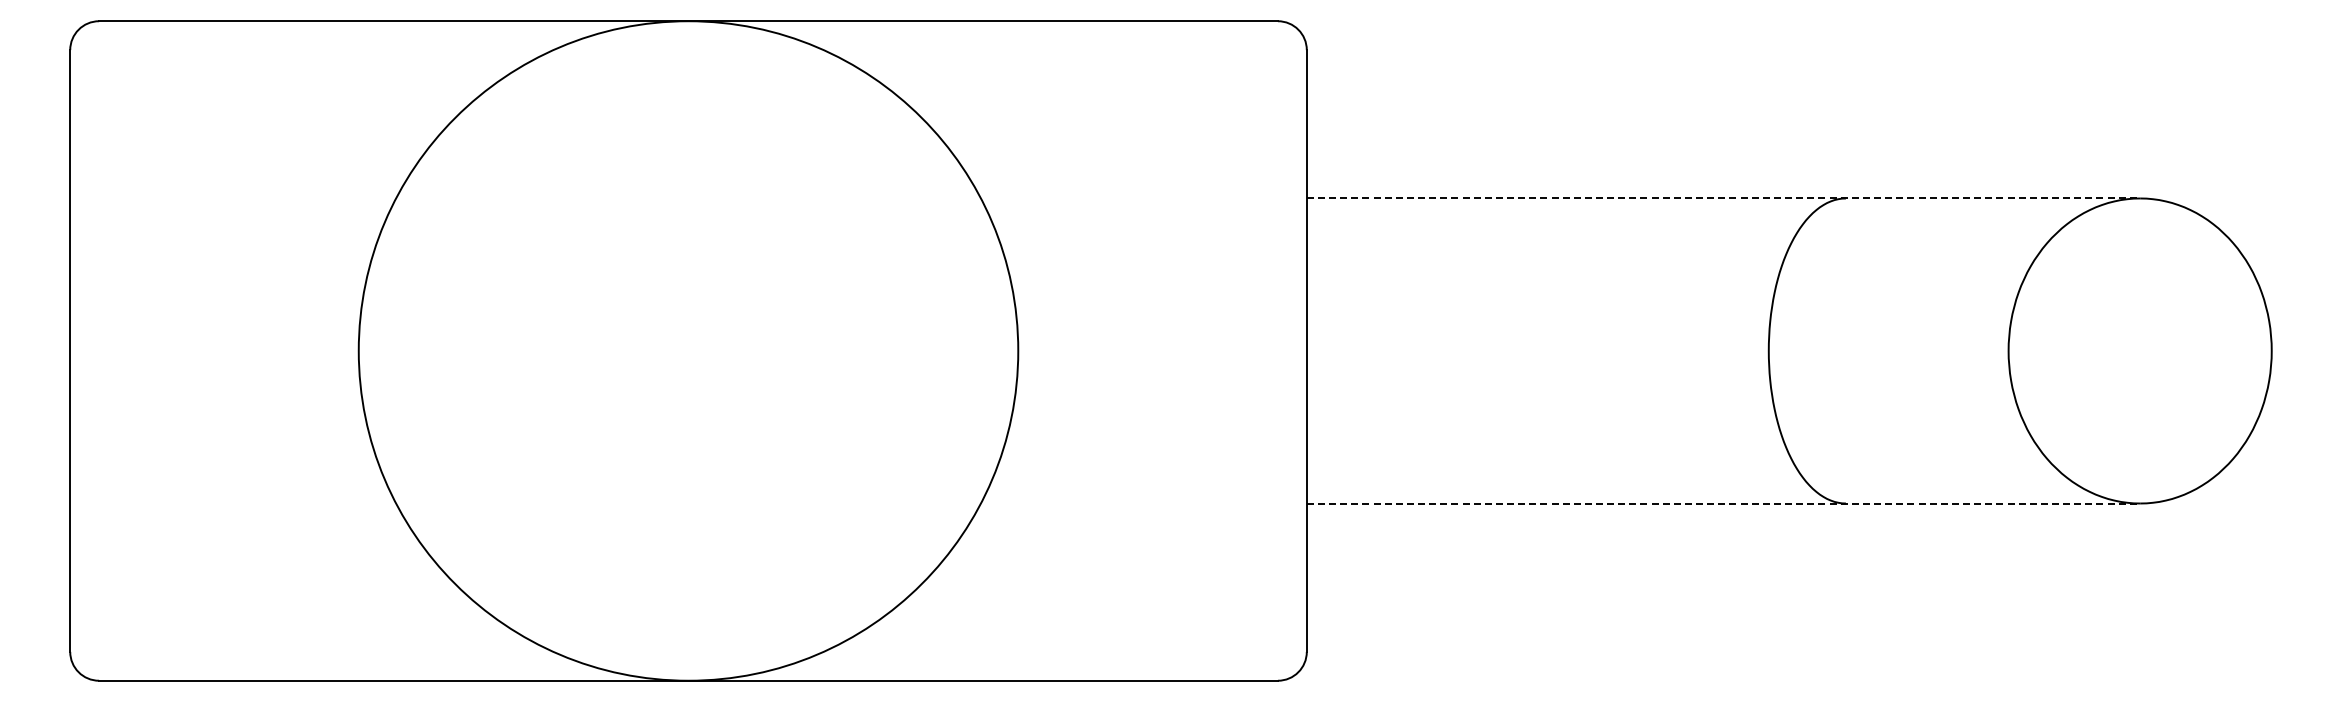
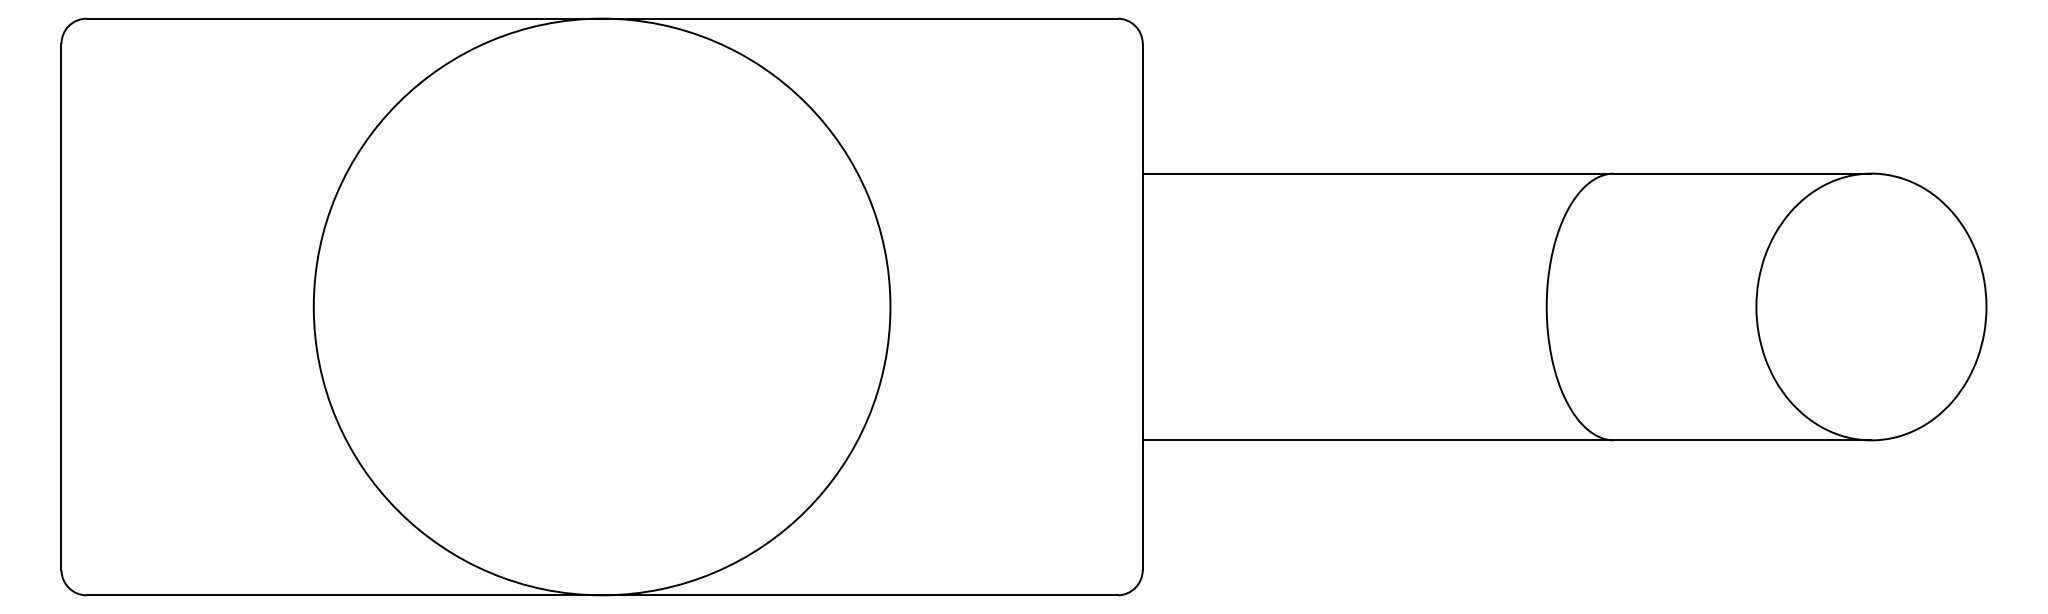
line: (1723, 198) -> (1507, 173), dashed -> solid
line: (1723, 503) -> (1507, 440), dashed -> solid

